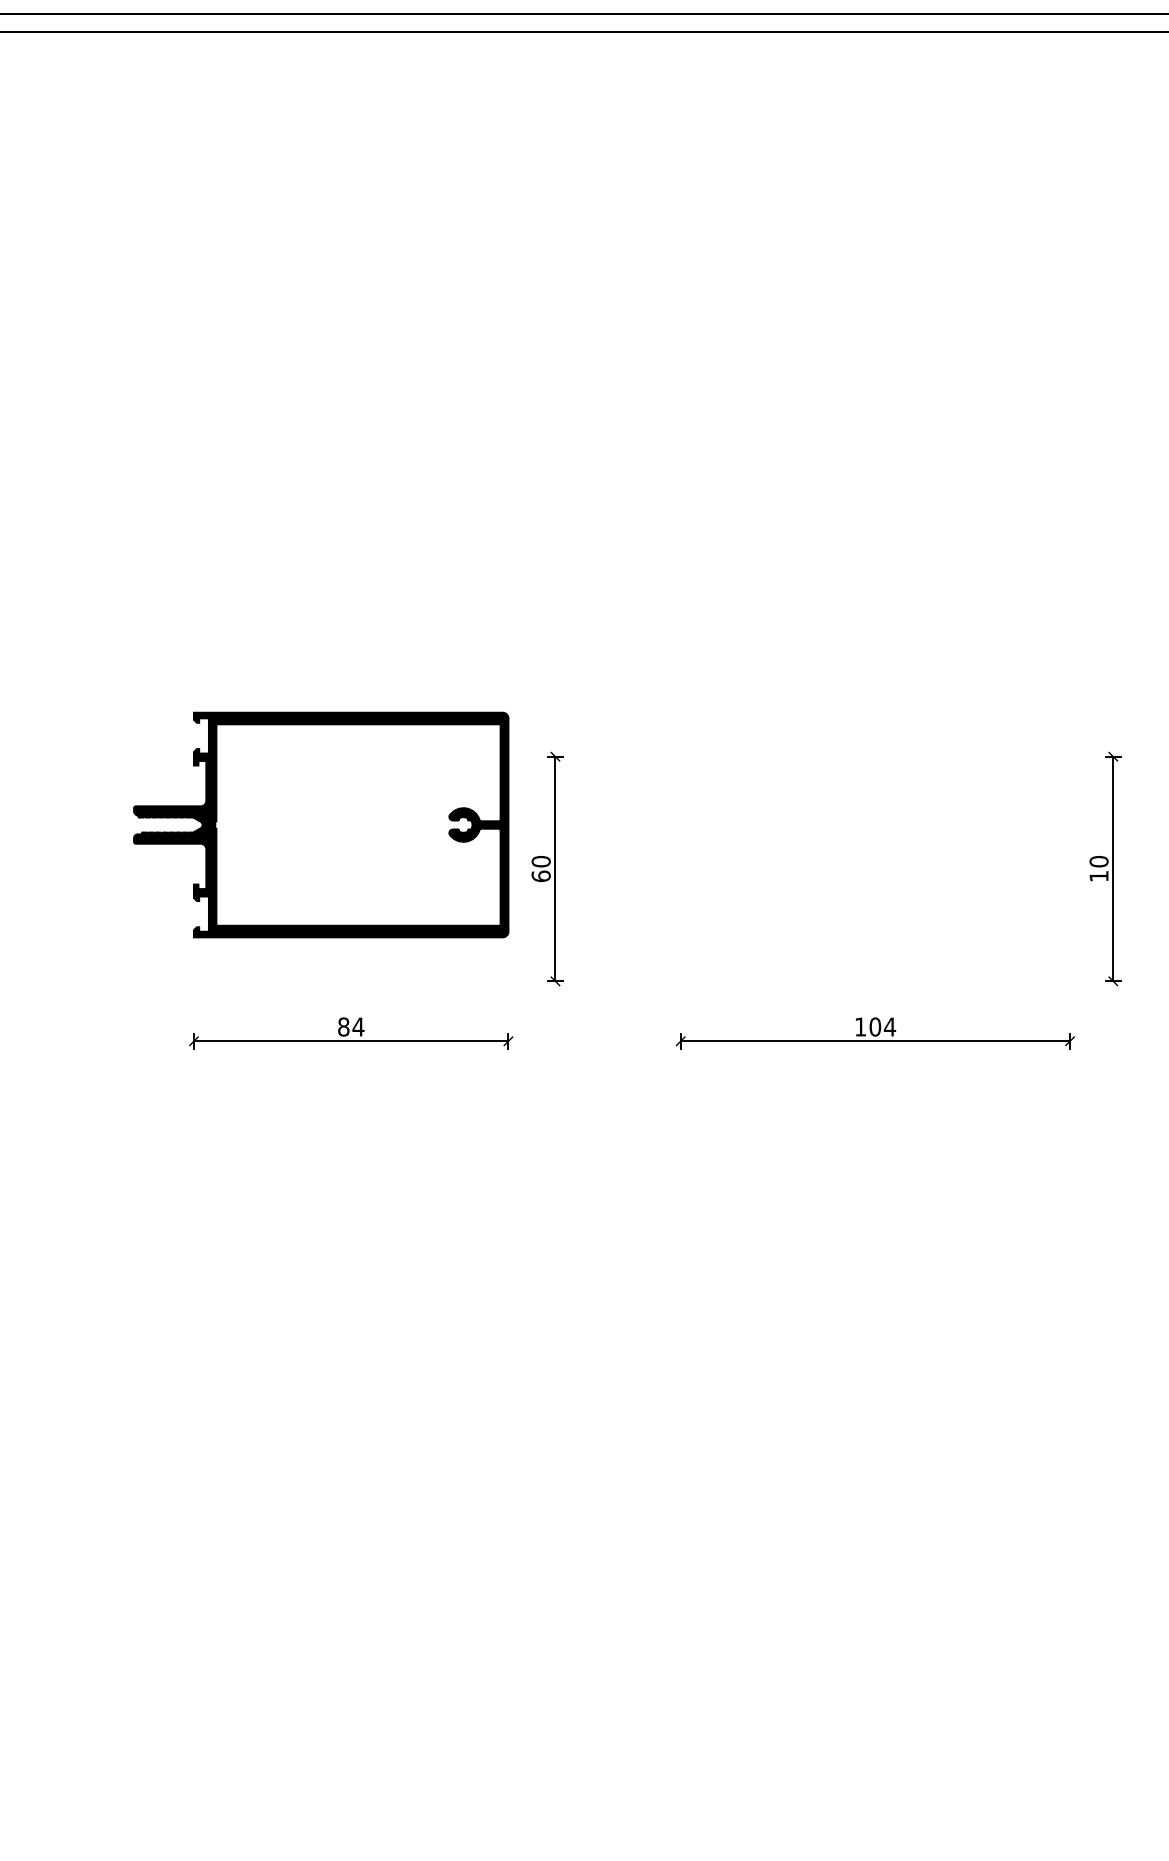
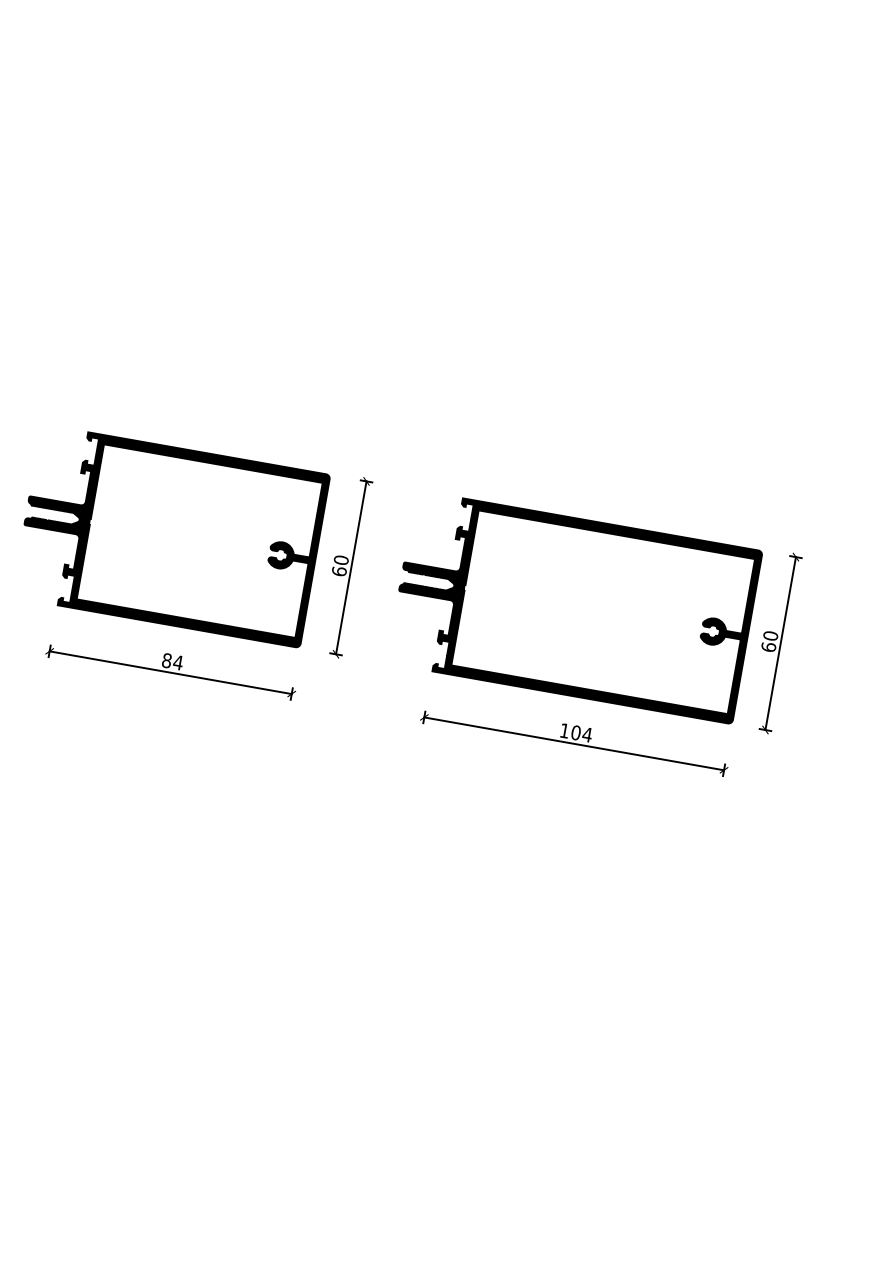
part: (321, 824) -> (171, 535), moved
part: (844, 868) -> (573, 606), added
text: (1098, 876) -> (768, 647), 10 -> 60

